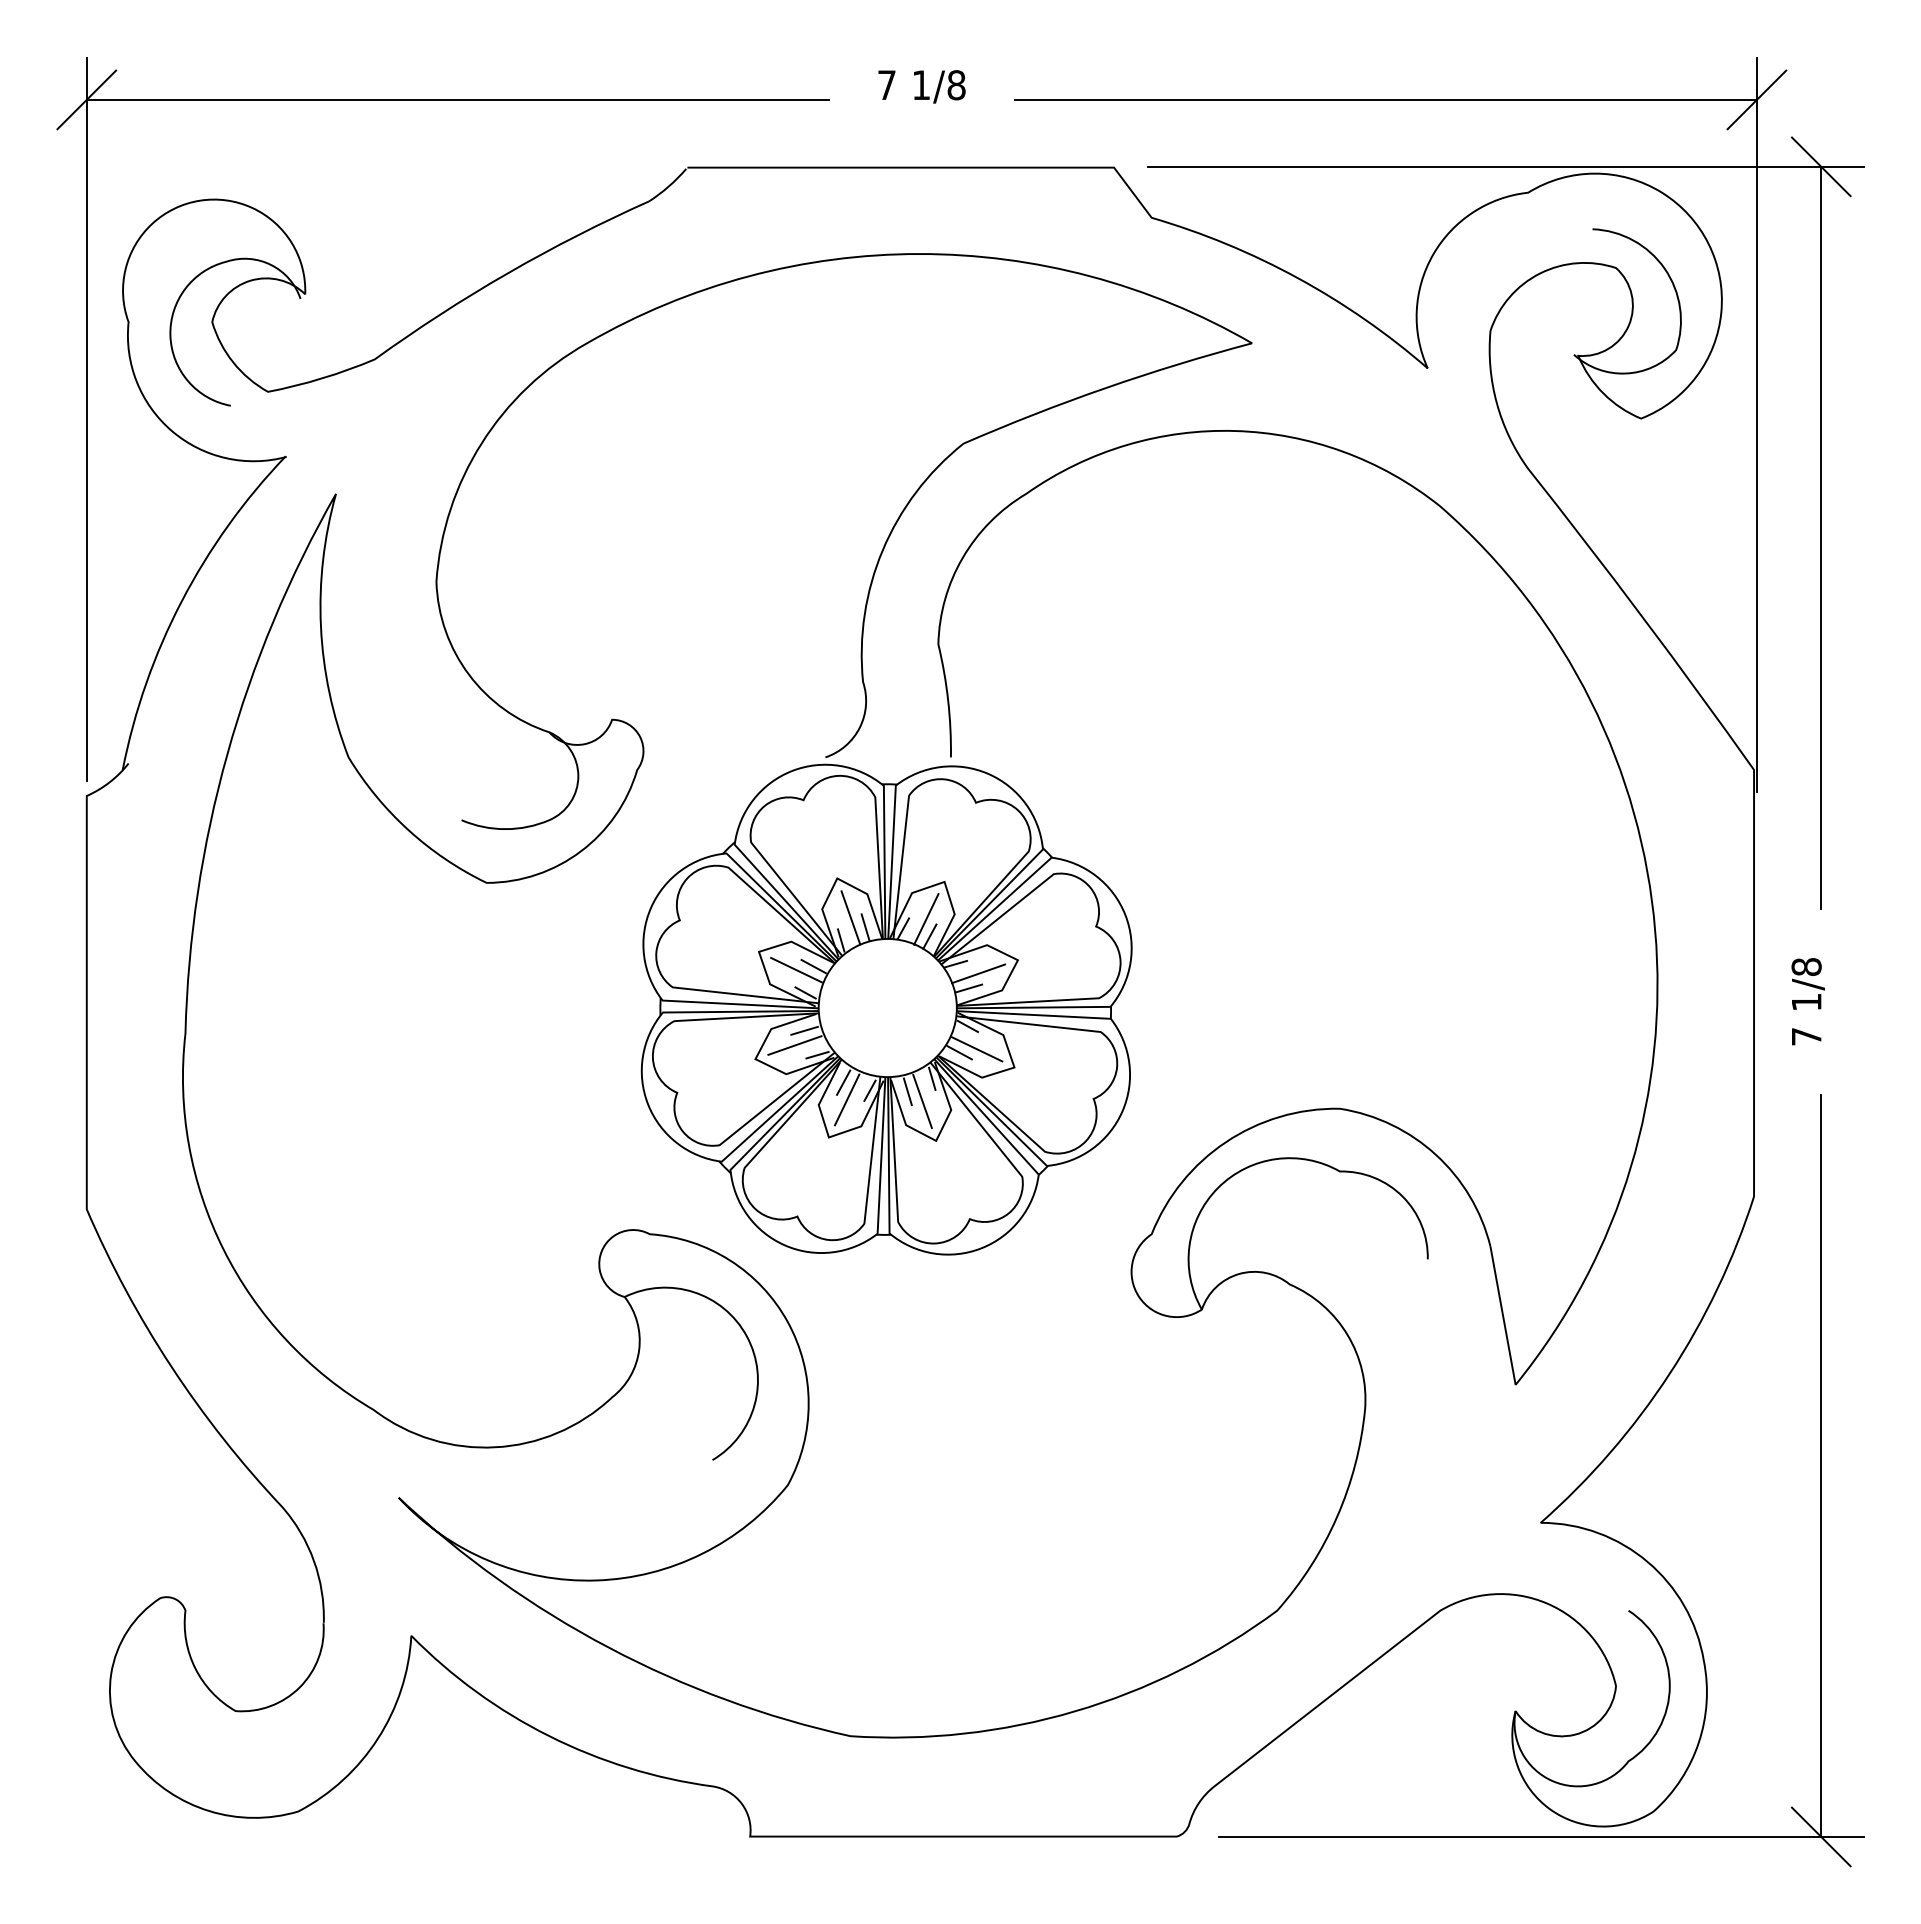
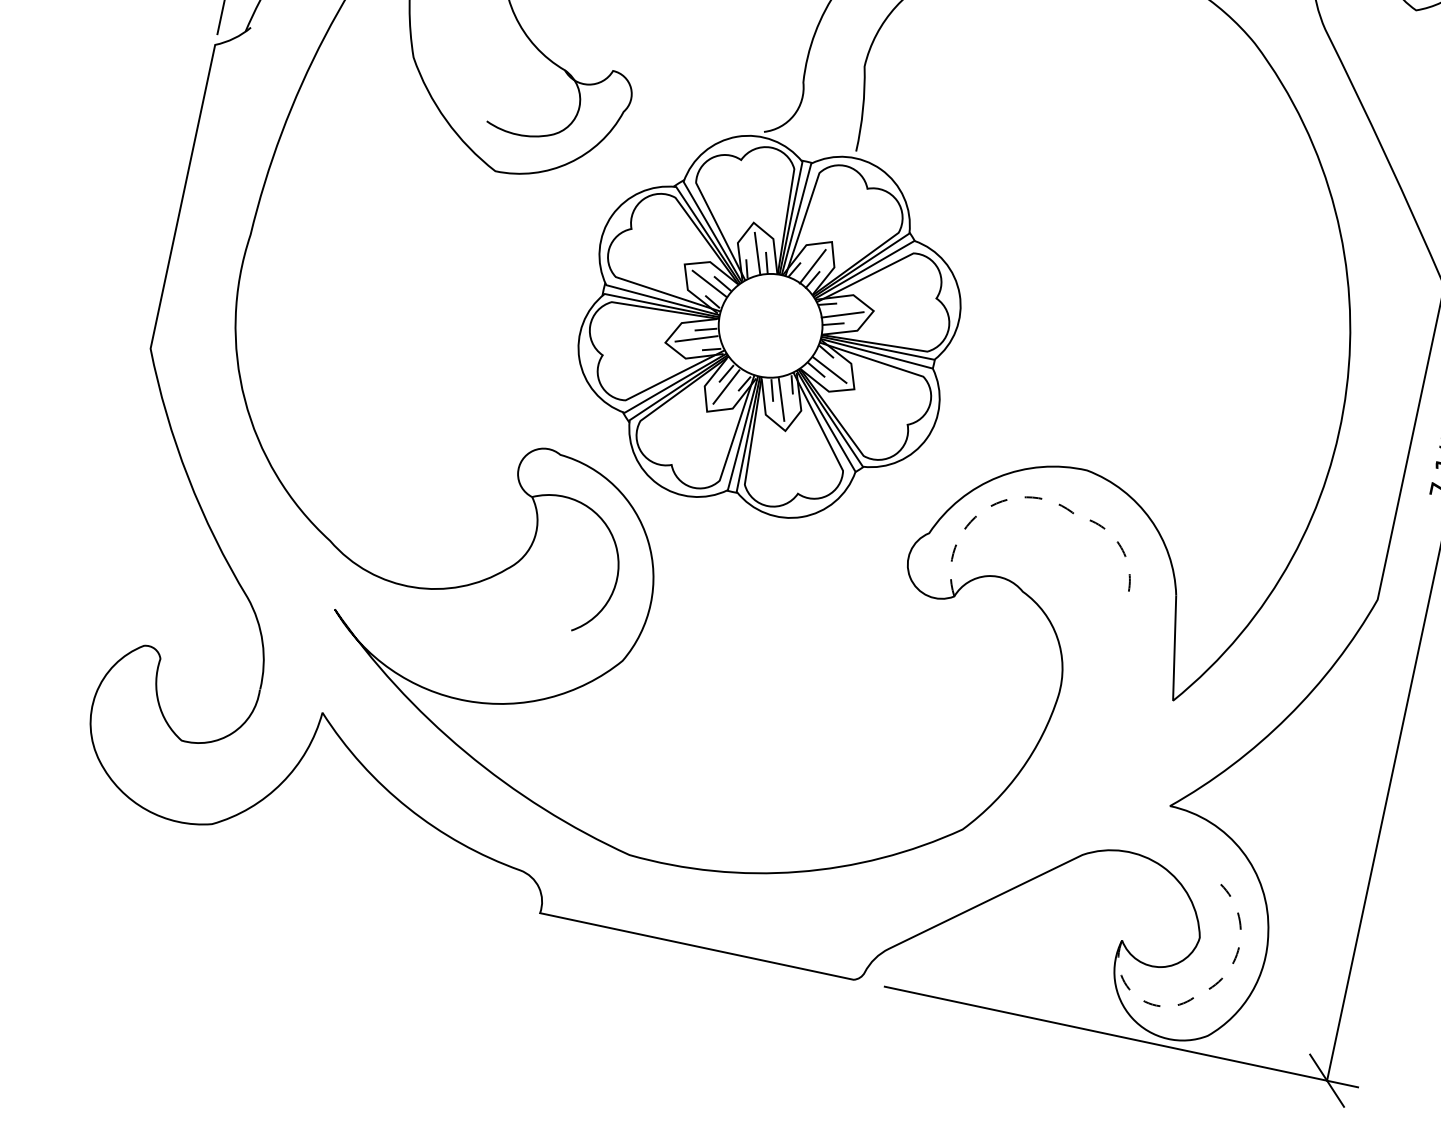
line: (1276, 1159) -> (1032, 497), solid -> dashed
line: (1628, 1761) -> (1197, 995), solid -> dashed

